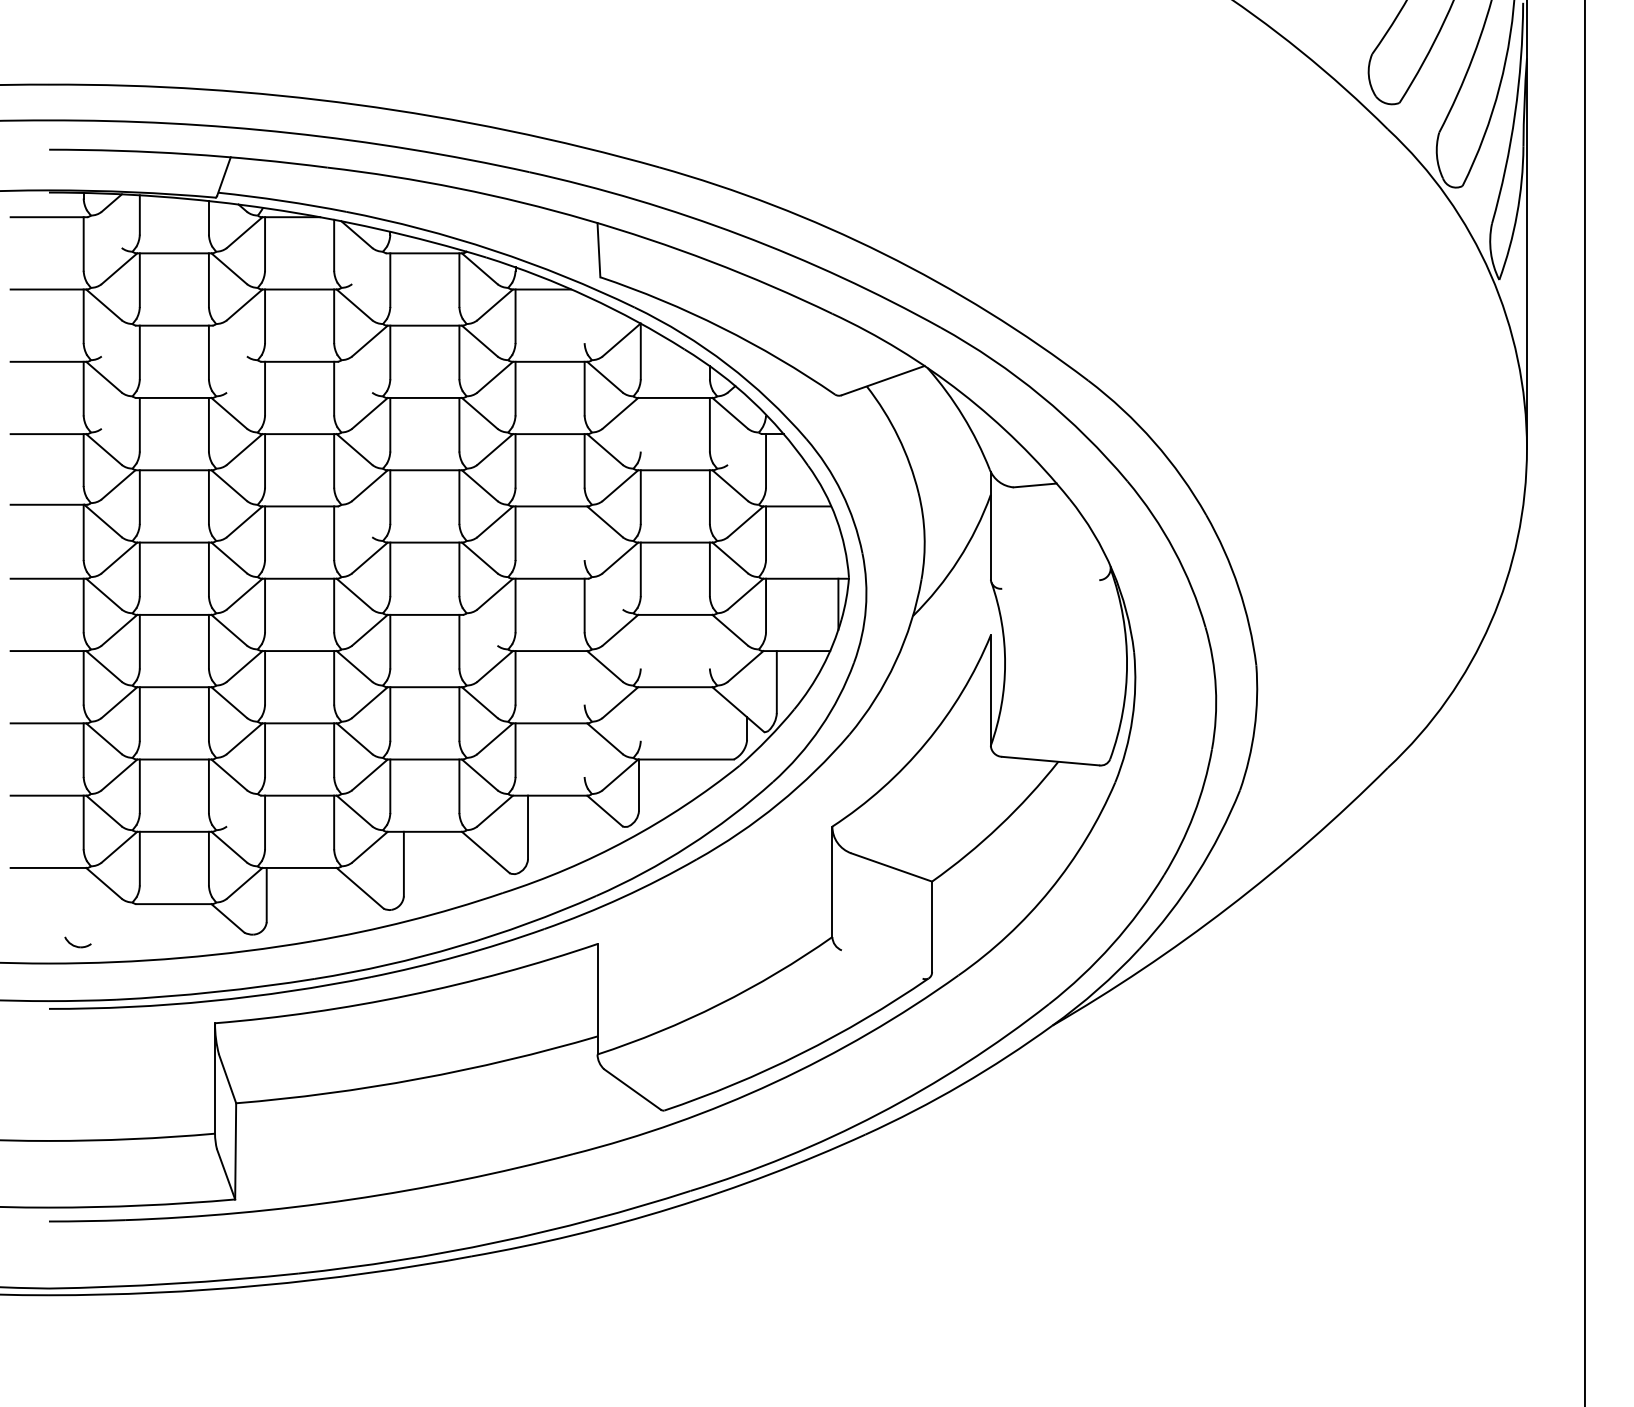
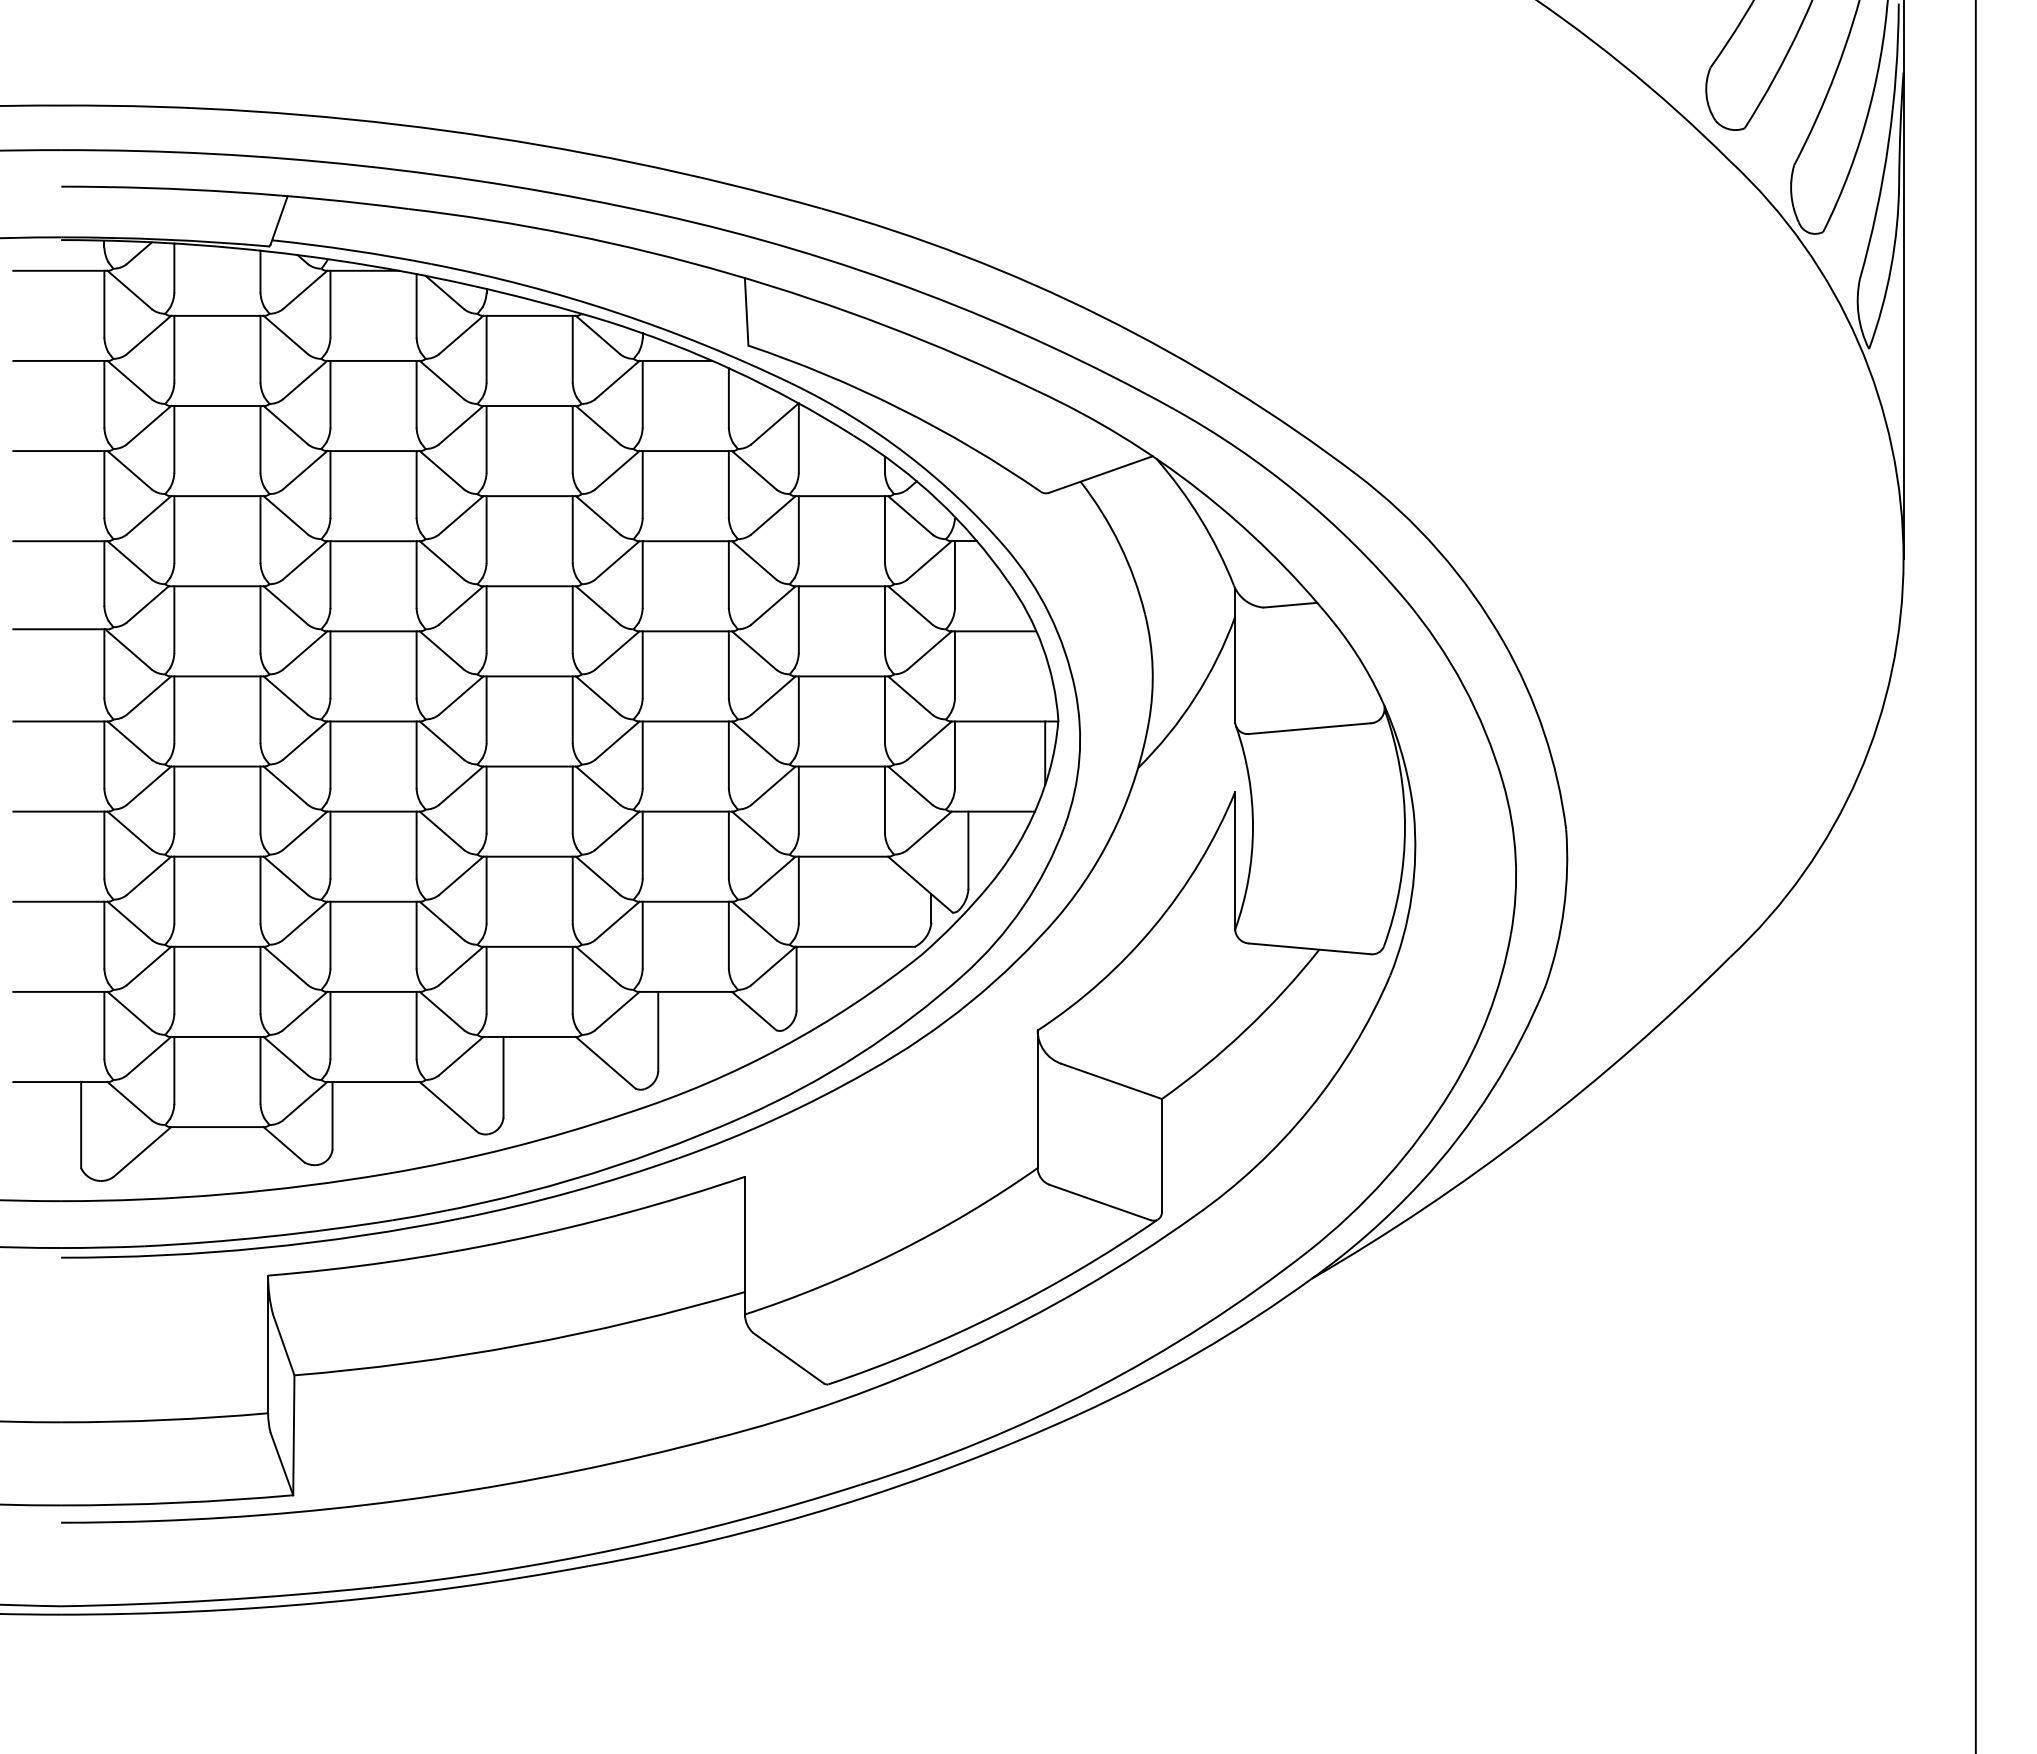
line: (103, 232) -> (129, 289), added
line: (370, 268) -> (461, 334), added
line: (584, 318) -> (728, 397), added
line: (119, 341) -> (148, 425), added
line: (228, 341) -> (285, 425), added
line: (245, 377) -> (305, 470), added
line: (354, 377) -> (441, 470), added
line: (119, 413) -> (148, 515), added
line: (640, 424) -> (798, 529), added
line: (745, 449) -> (929, 560), added
line: (354, 521) -> (441, 650), added
line: (584, 533) -> (728, 664), added
line: (1050, 584) -> (1309, 728), added
line: (605, 593) -> (754, 740), added
line: (479, 630) -> (597, 785), added
line: (640, 641) -> (798, 799), added
line: (709, 641) -> (884, 799), added
line: (584, 677) -> (728, 844), added
line: (640, 713) -> (798, 889), added
line: (584, 749) -> (728, 934), added
line: (245, 810) -> (305, 1010), added
line: (65, 902) -> (81, 1125), added
line: (114, 923) -> (142, 1151), added
line: (881, 964) -> (1099, 1202), added

